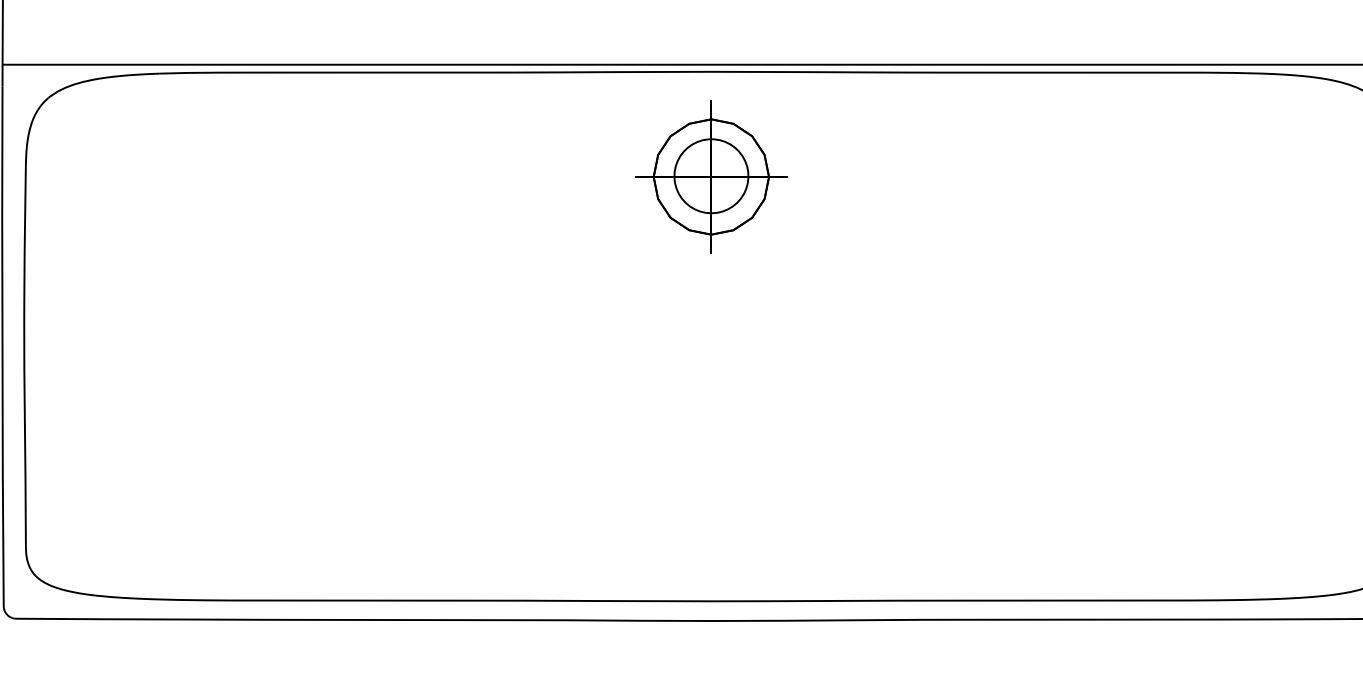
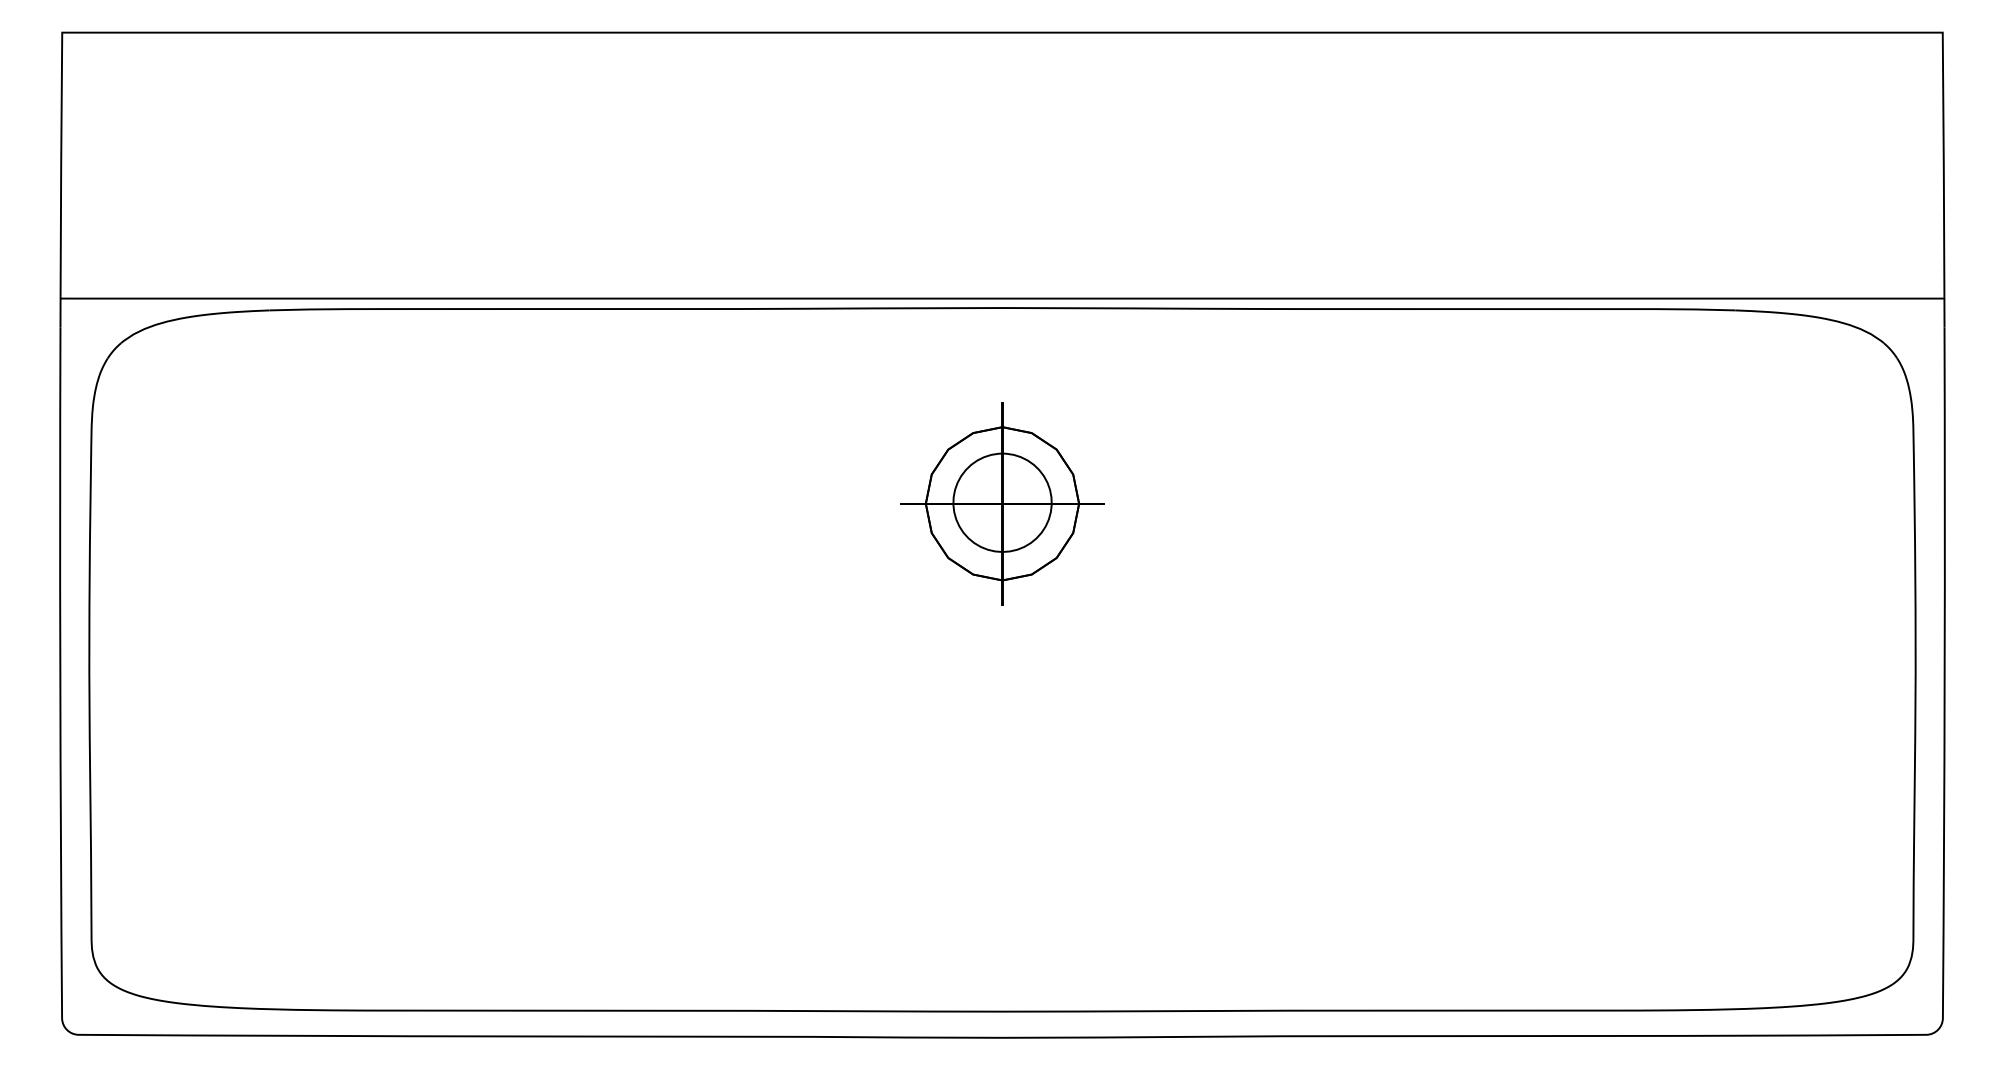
part: (711, 176) -> (1002, 503), moved

